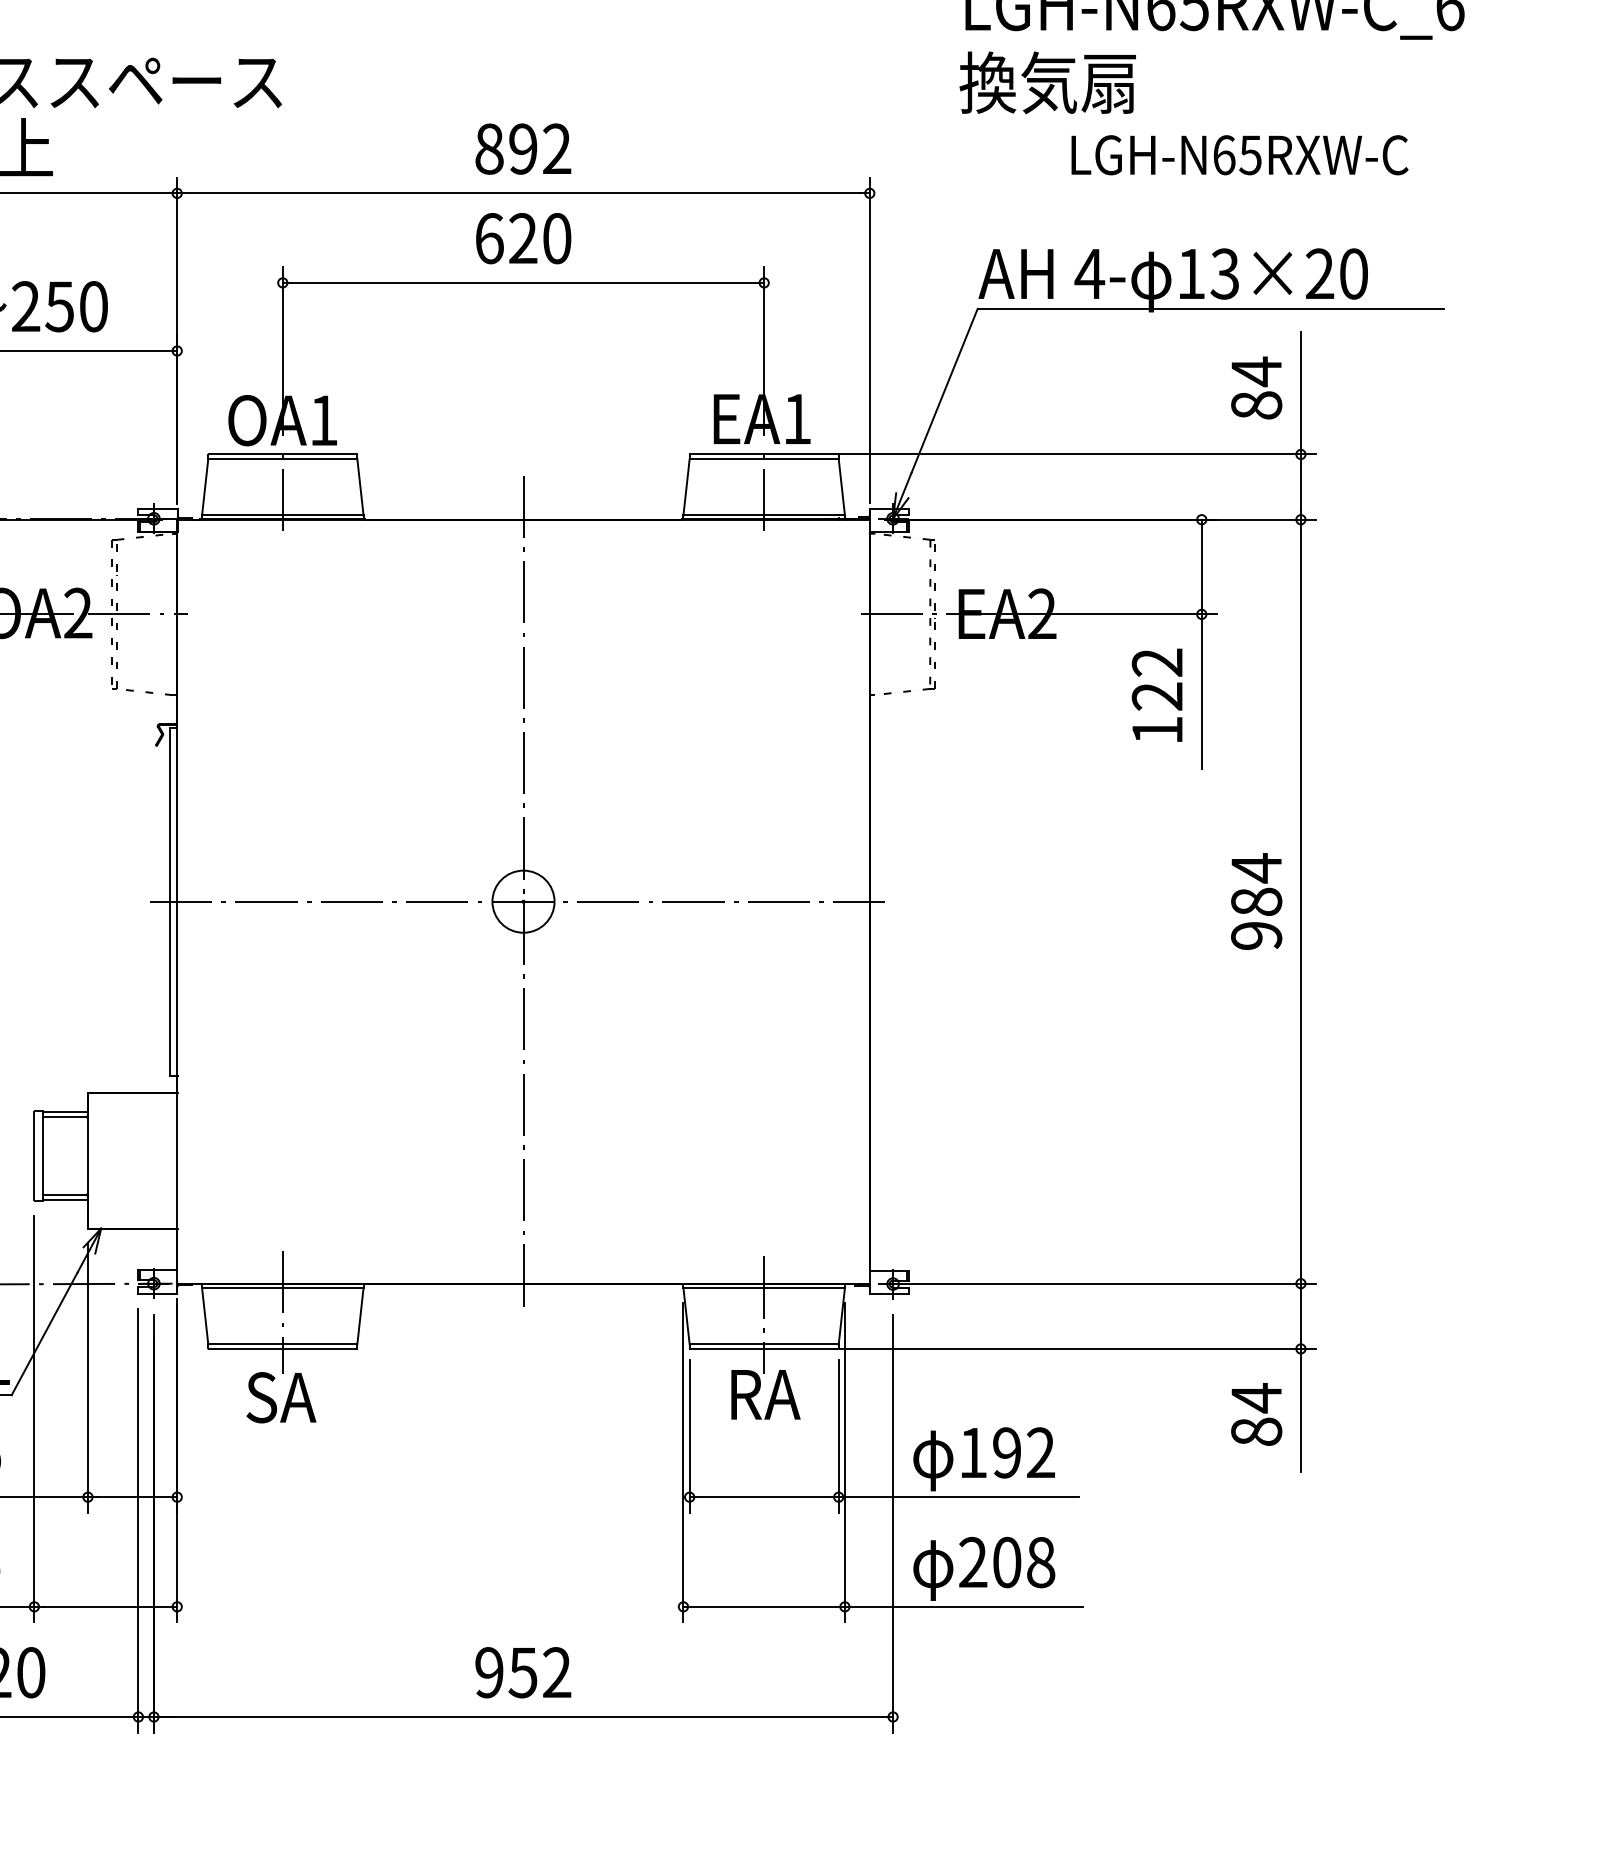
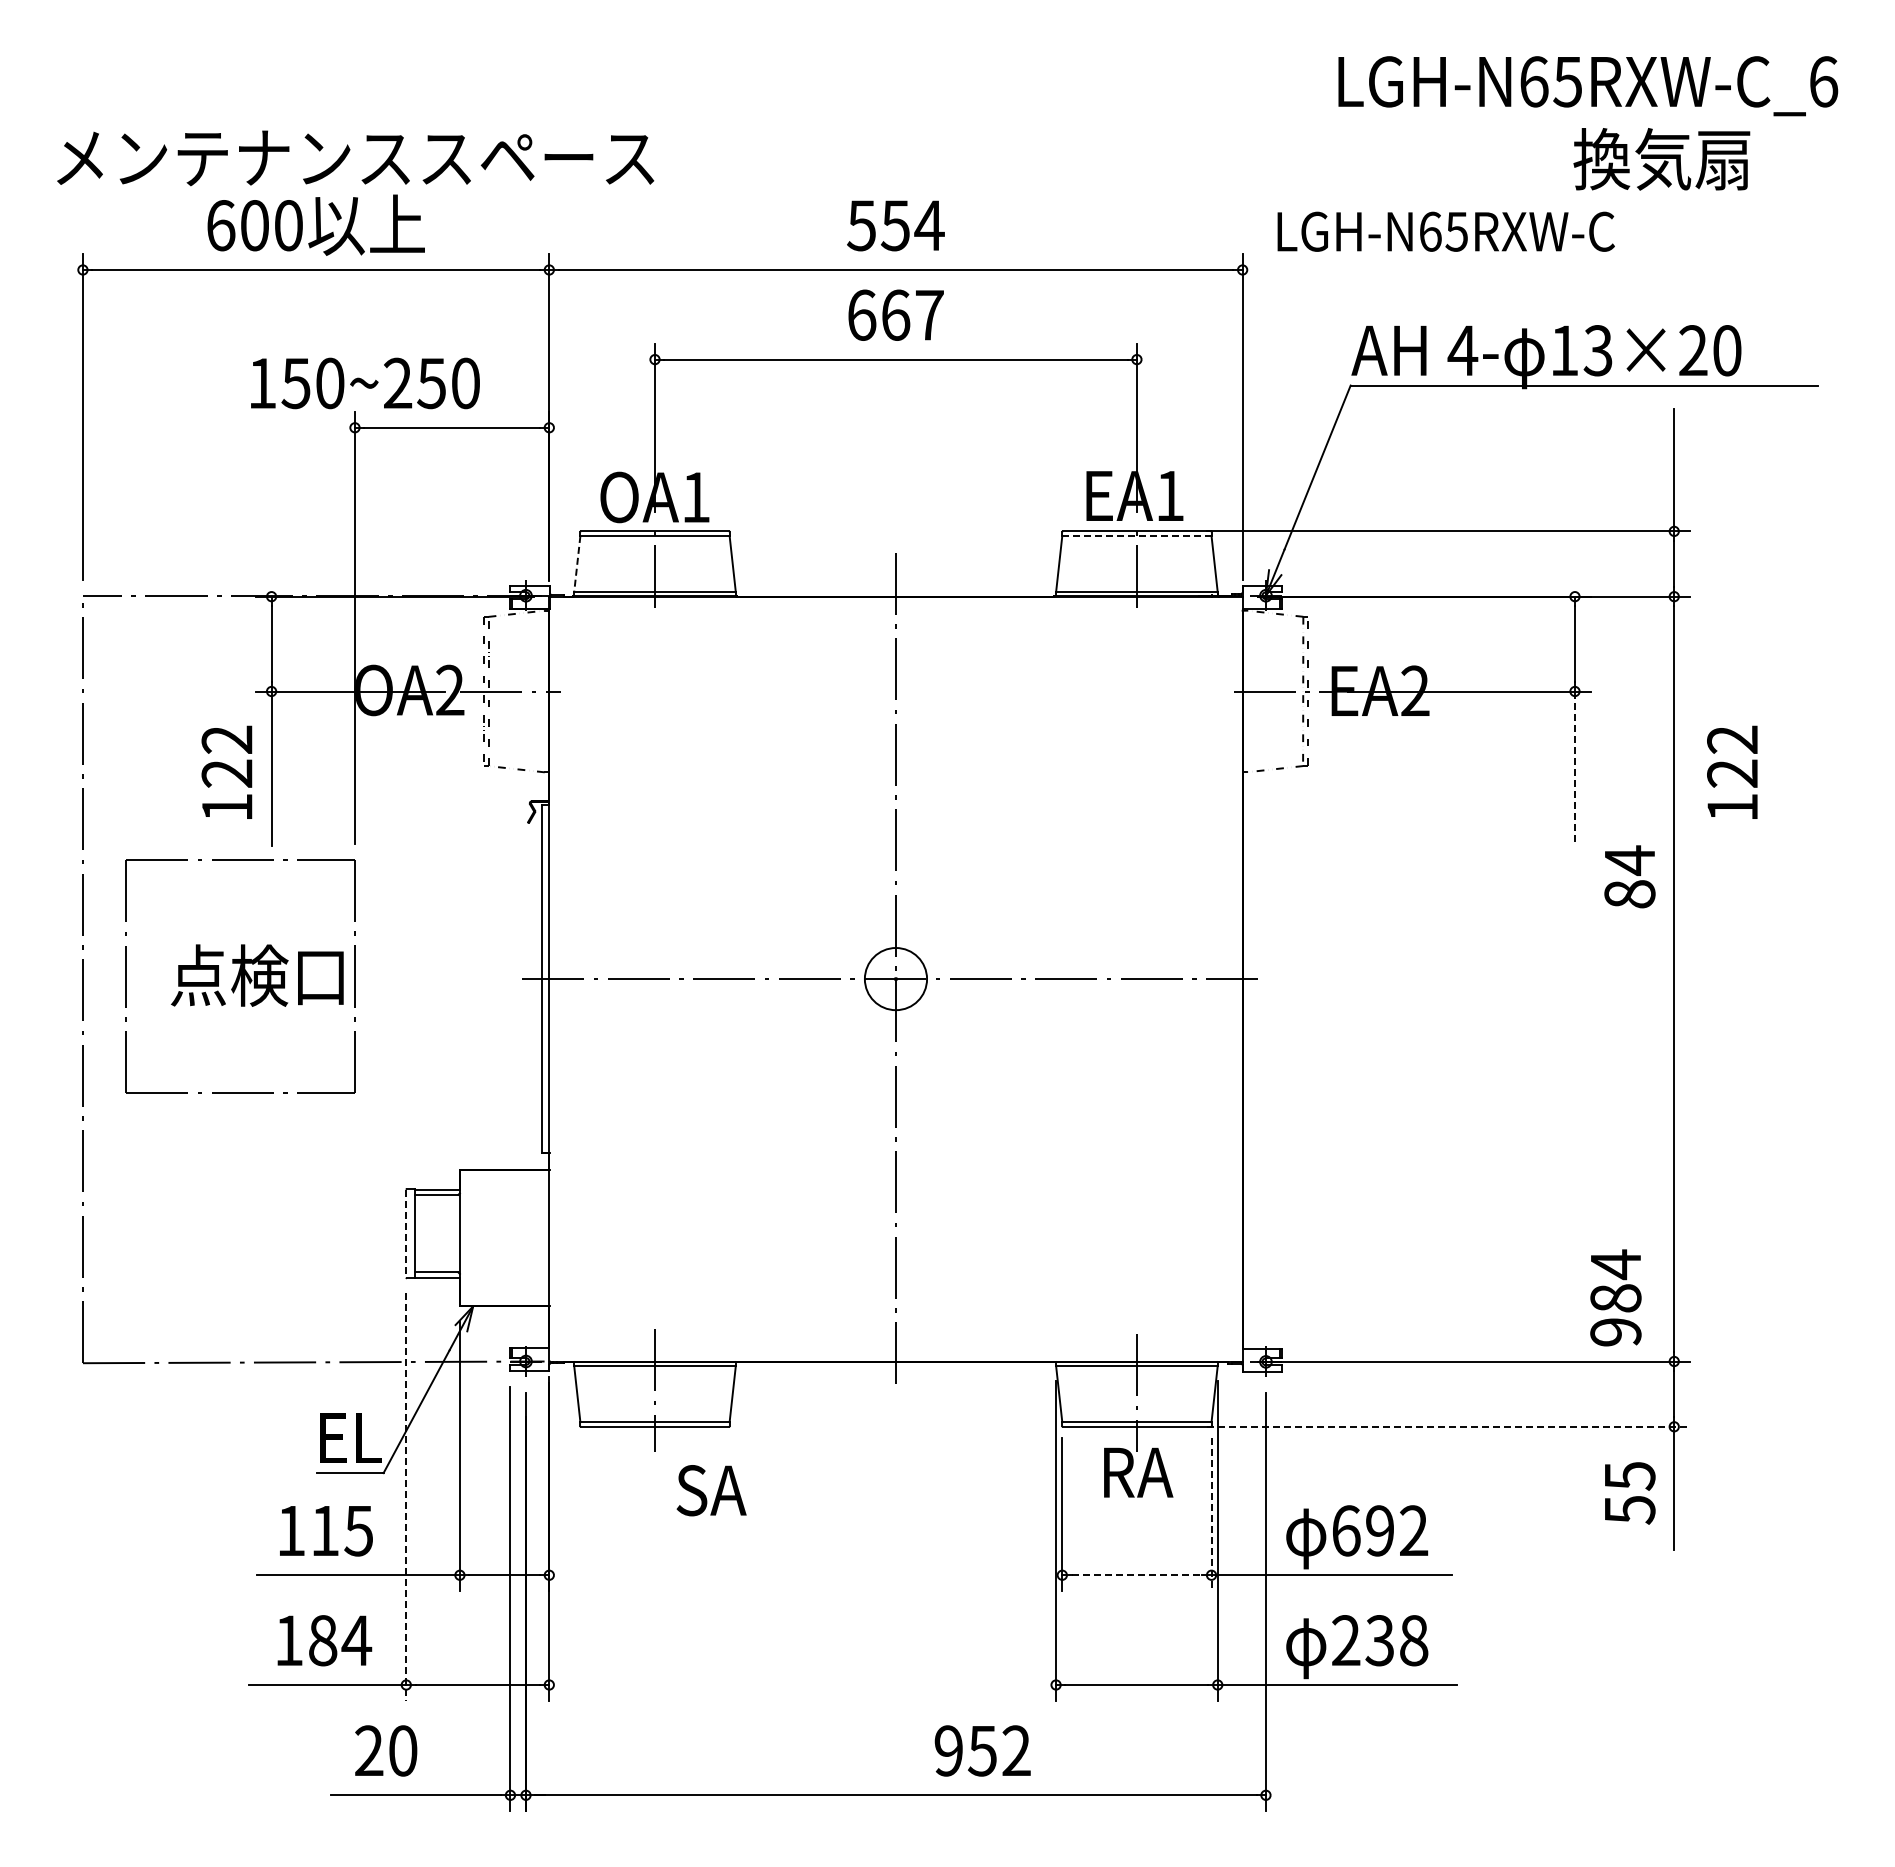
text: (1047, 83) -> (1661, 159), moved
text: (523, 148) -> (895, 225), 892 -> 554
text: (1239, 154) -> (1445, 231), moved
text: (540, 237) -> (912, 314), 620 -> 667
text: (1256, 387) -> (1629, 876), moved
line: (763, 458) -> (1136, 535), solid -> dashed
line: (205, 487) -> (577, 564), solid -> dashed
line: (1201, 692) -> (1574, 769), solid -> dashed
text: (1157, 694) -> (1732, 771), moved
text: (1256, 901) -> (1615, 1297), moved
line: (34, 1156) -> (406, 1234), solid -> dashed
line: (1075, 1348) -> (1448, 1426), solid -> dashed
text: (281, 1397) -> (711, 1490), moved
text: (1256, 1414) -> (1629, 1492), 84 -> 55
line: (34, 1418) -> (406, 1496), solid -> dashed
line: (838, 1436) -> (1211, 1514), solid -> dashed
text: (973, 1452) -> (1346, 1530), 192 -> 692
line: (764, 1497) -> (1137, 1575), solid -> dashed
text: (1006, 1562) -> (1379, 1640), 208 -> 238
text: (523, 1672) -> (982, 1750), moved

